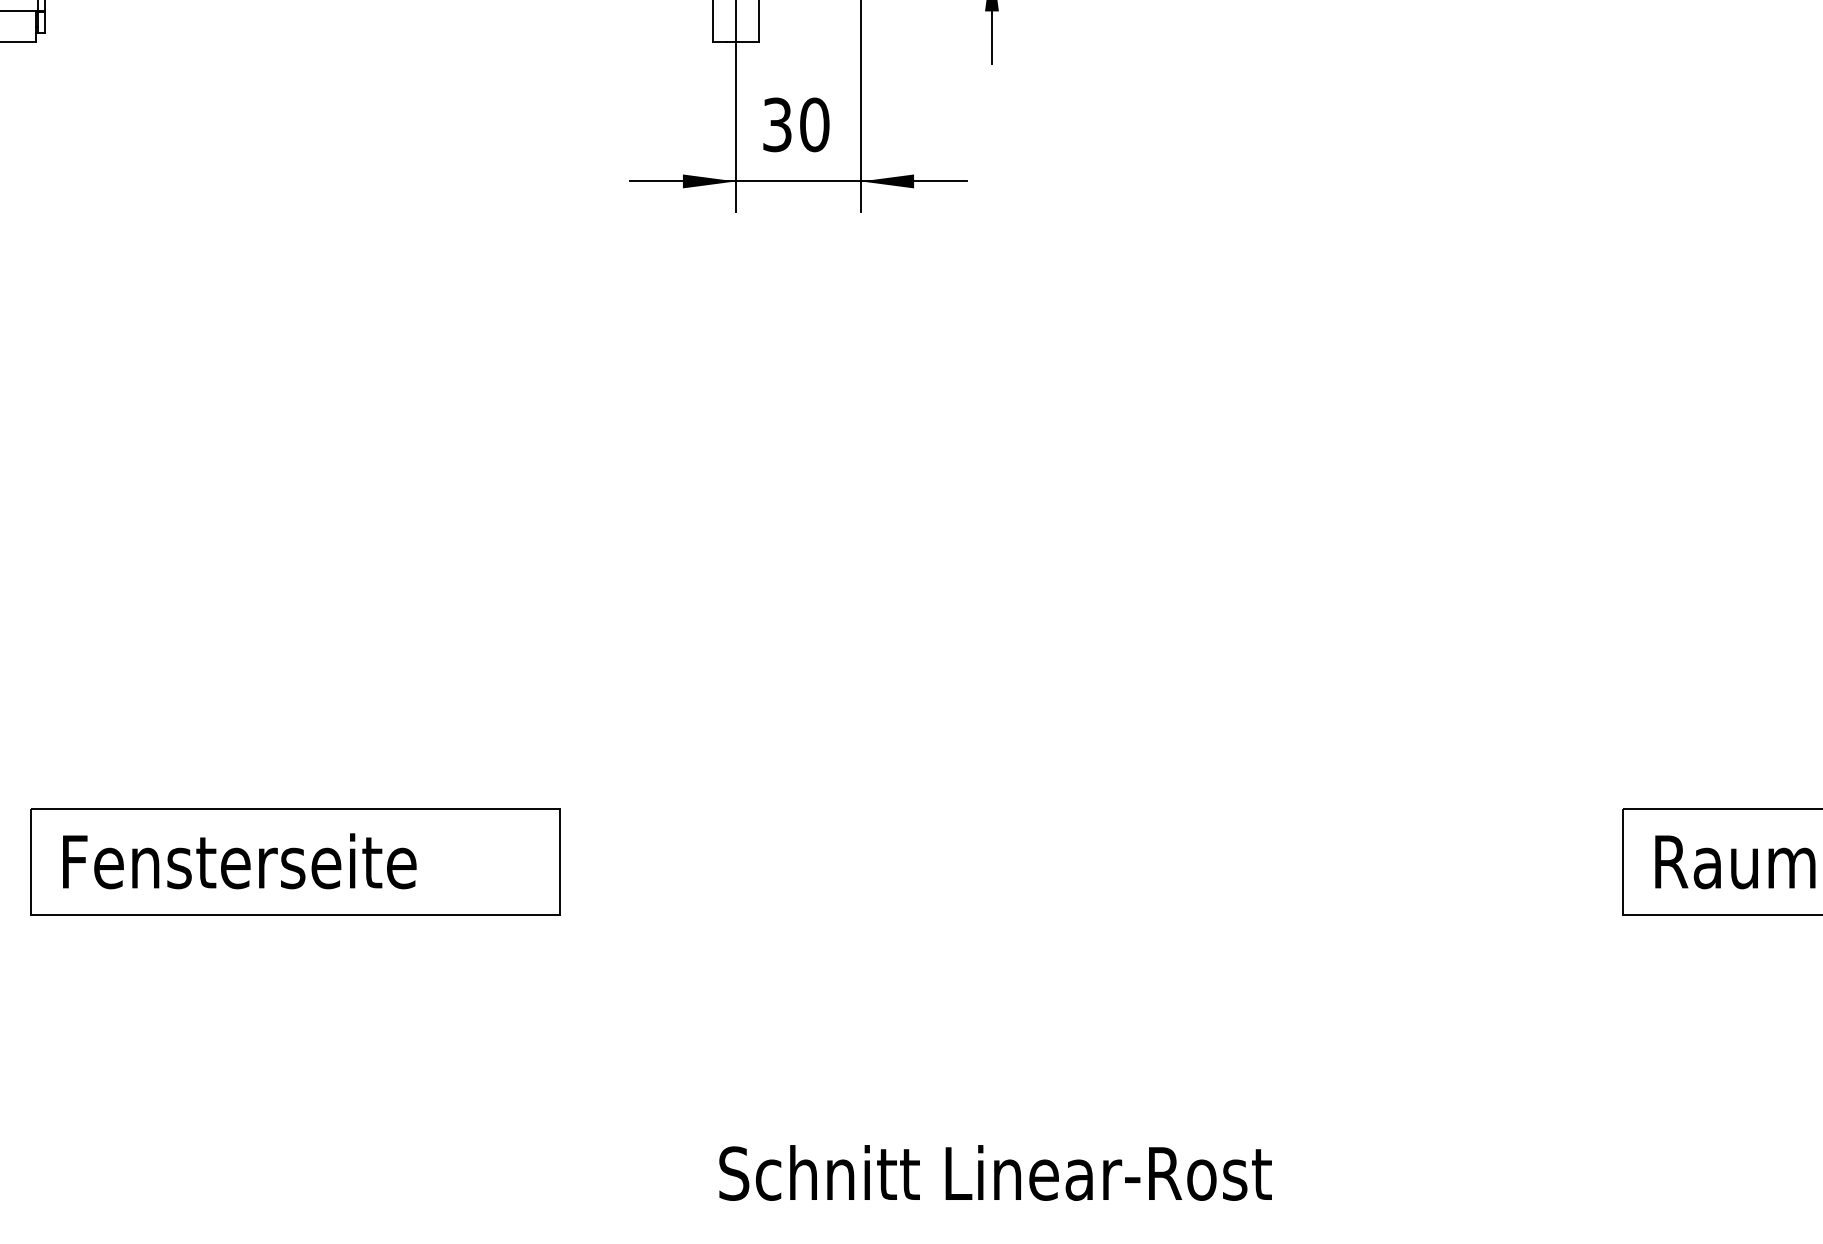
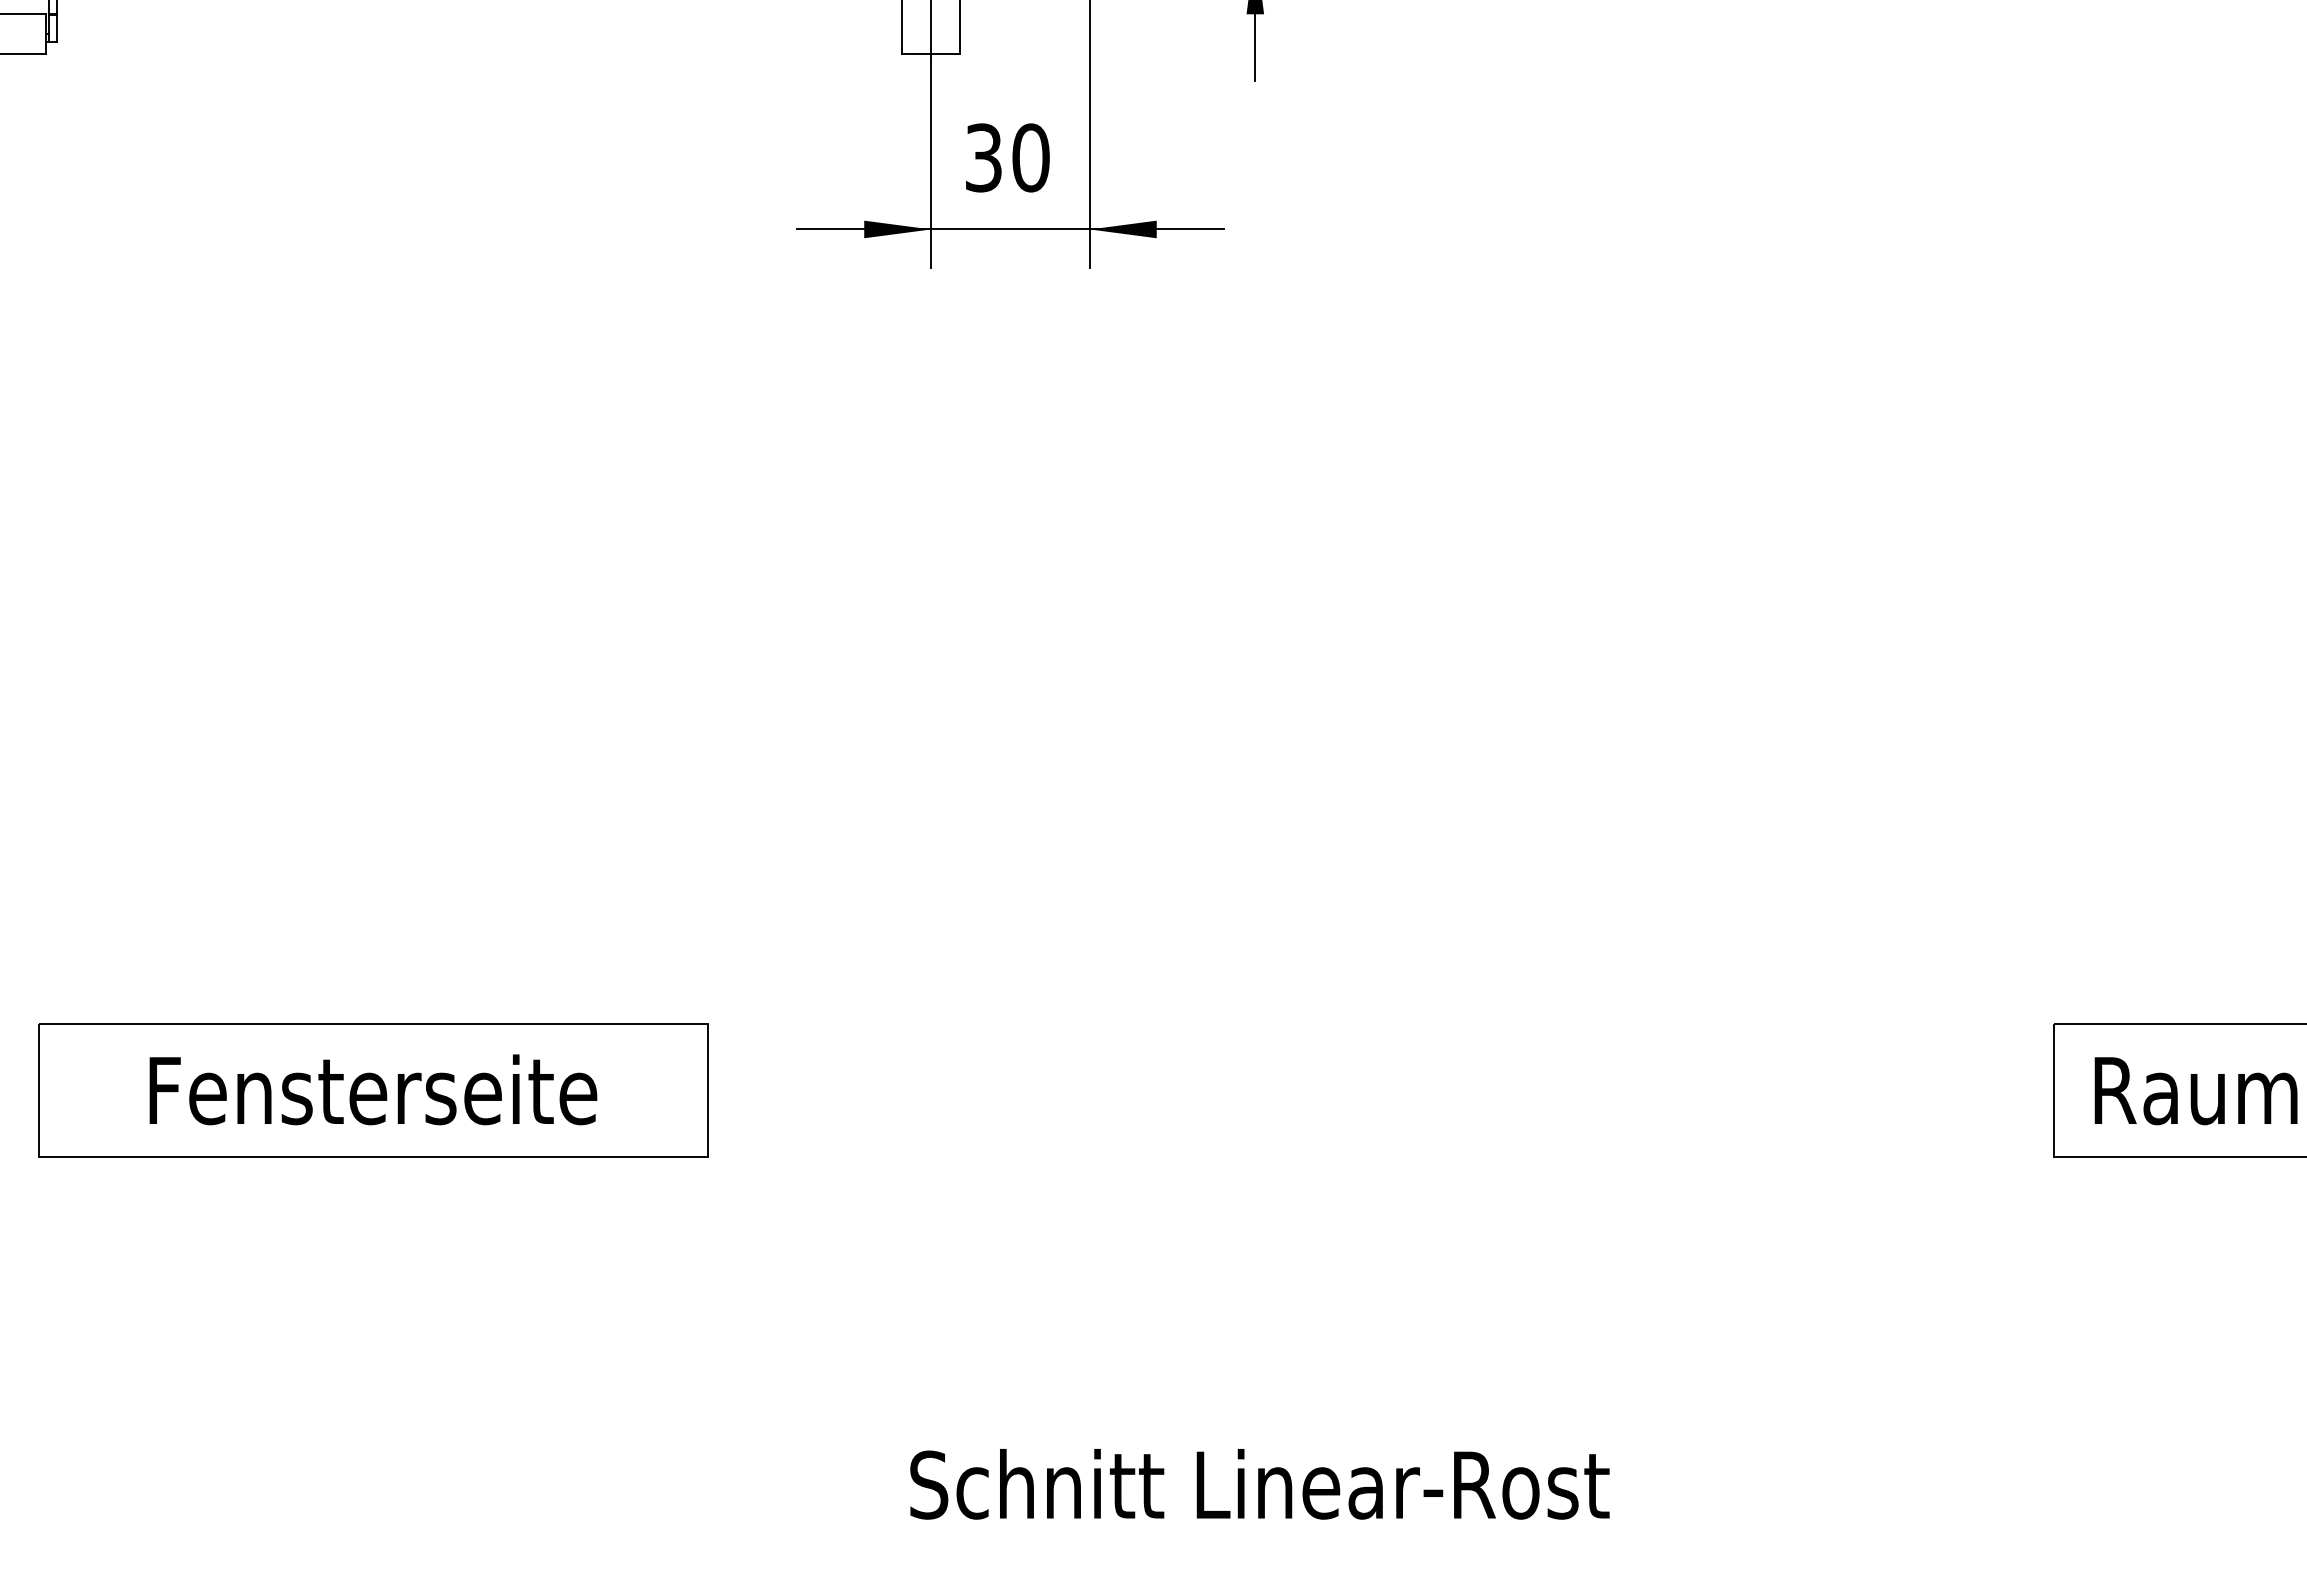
text: (239, 861) -> (373, 1089), moved

